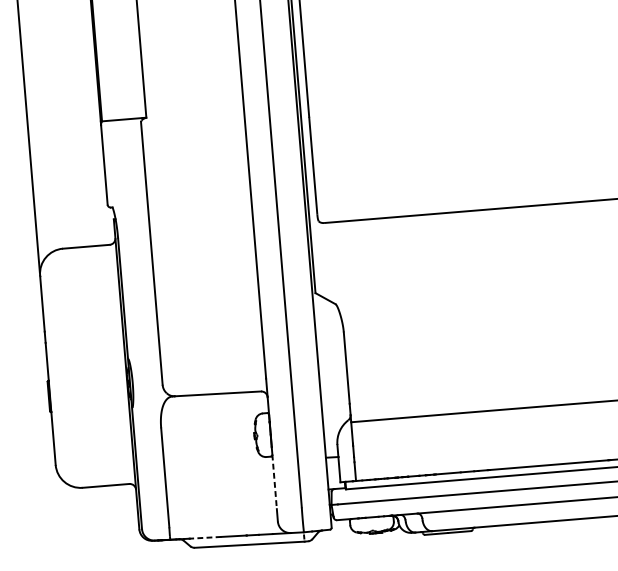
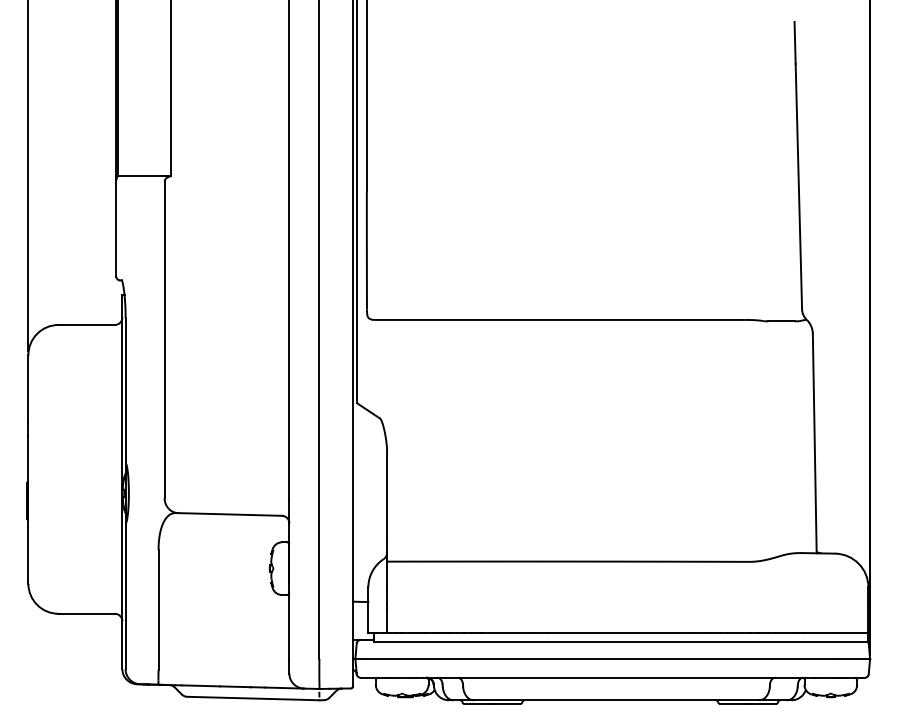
line: (274, 481) -> (289, 625), dashed -> solid
line: (205, 537) -> (200, 685), dashed -> solid

